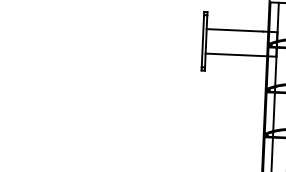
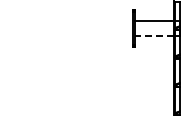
line: (234, 55) -> (153, 36), solid -> dashed

